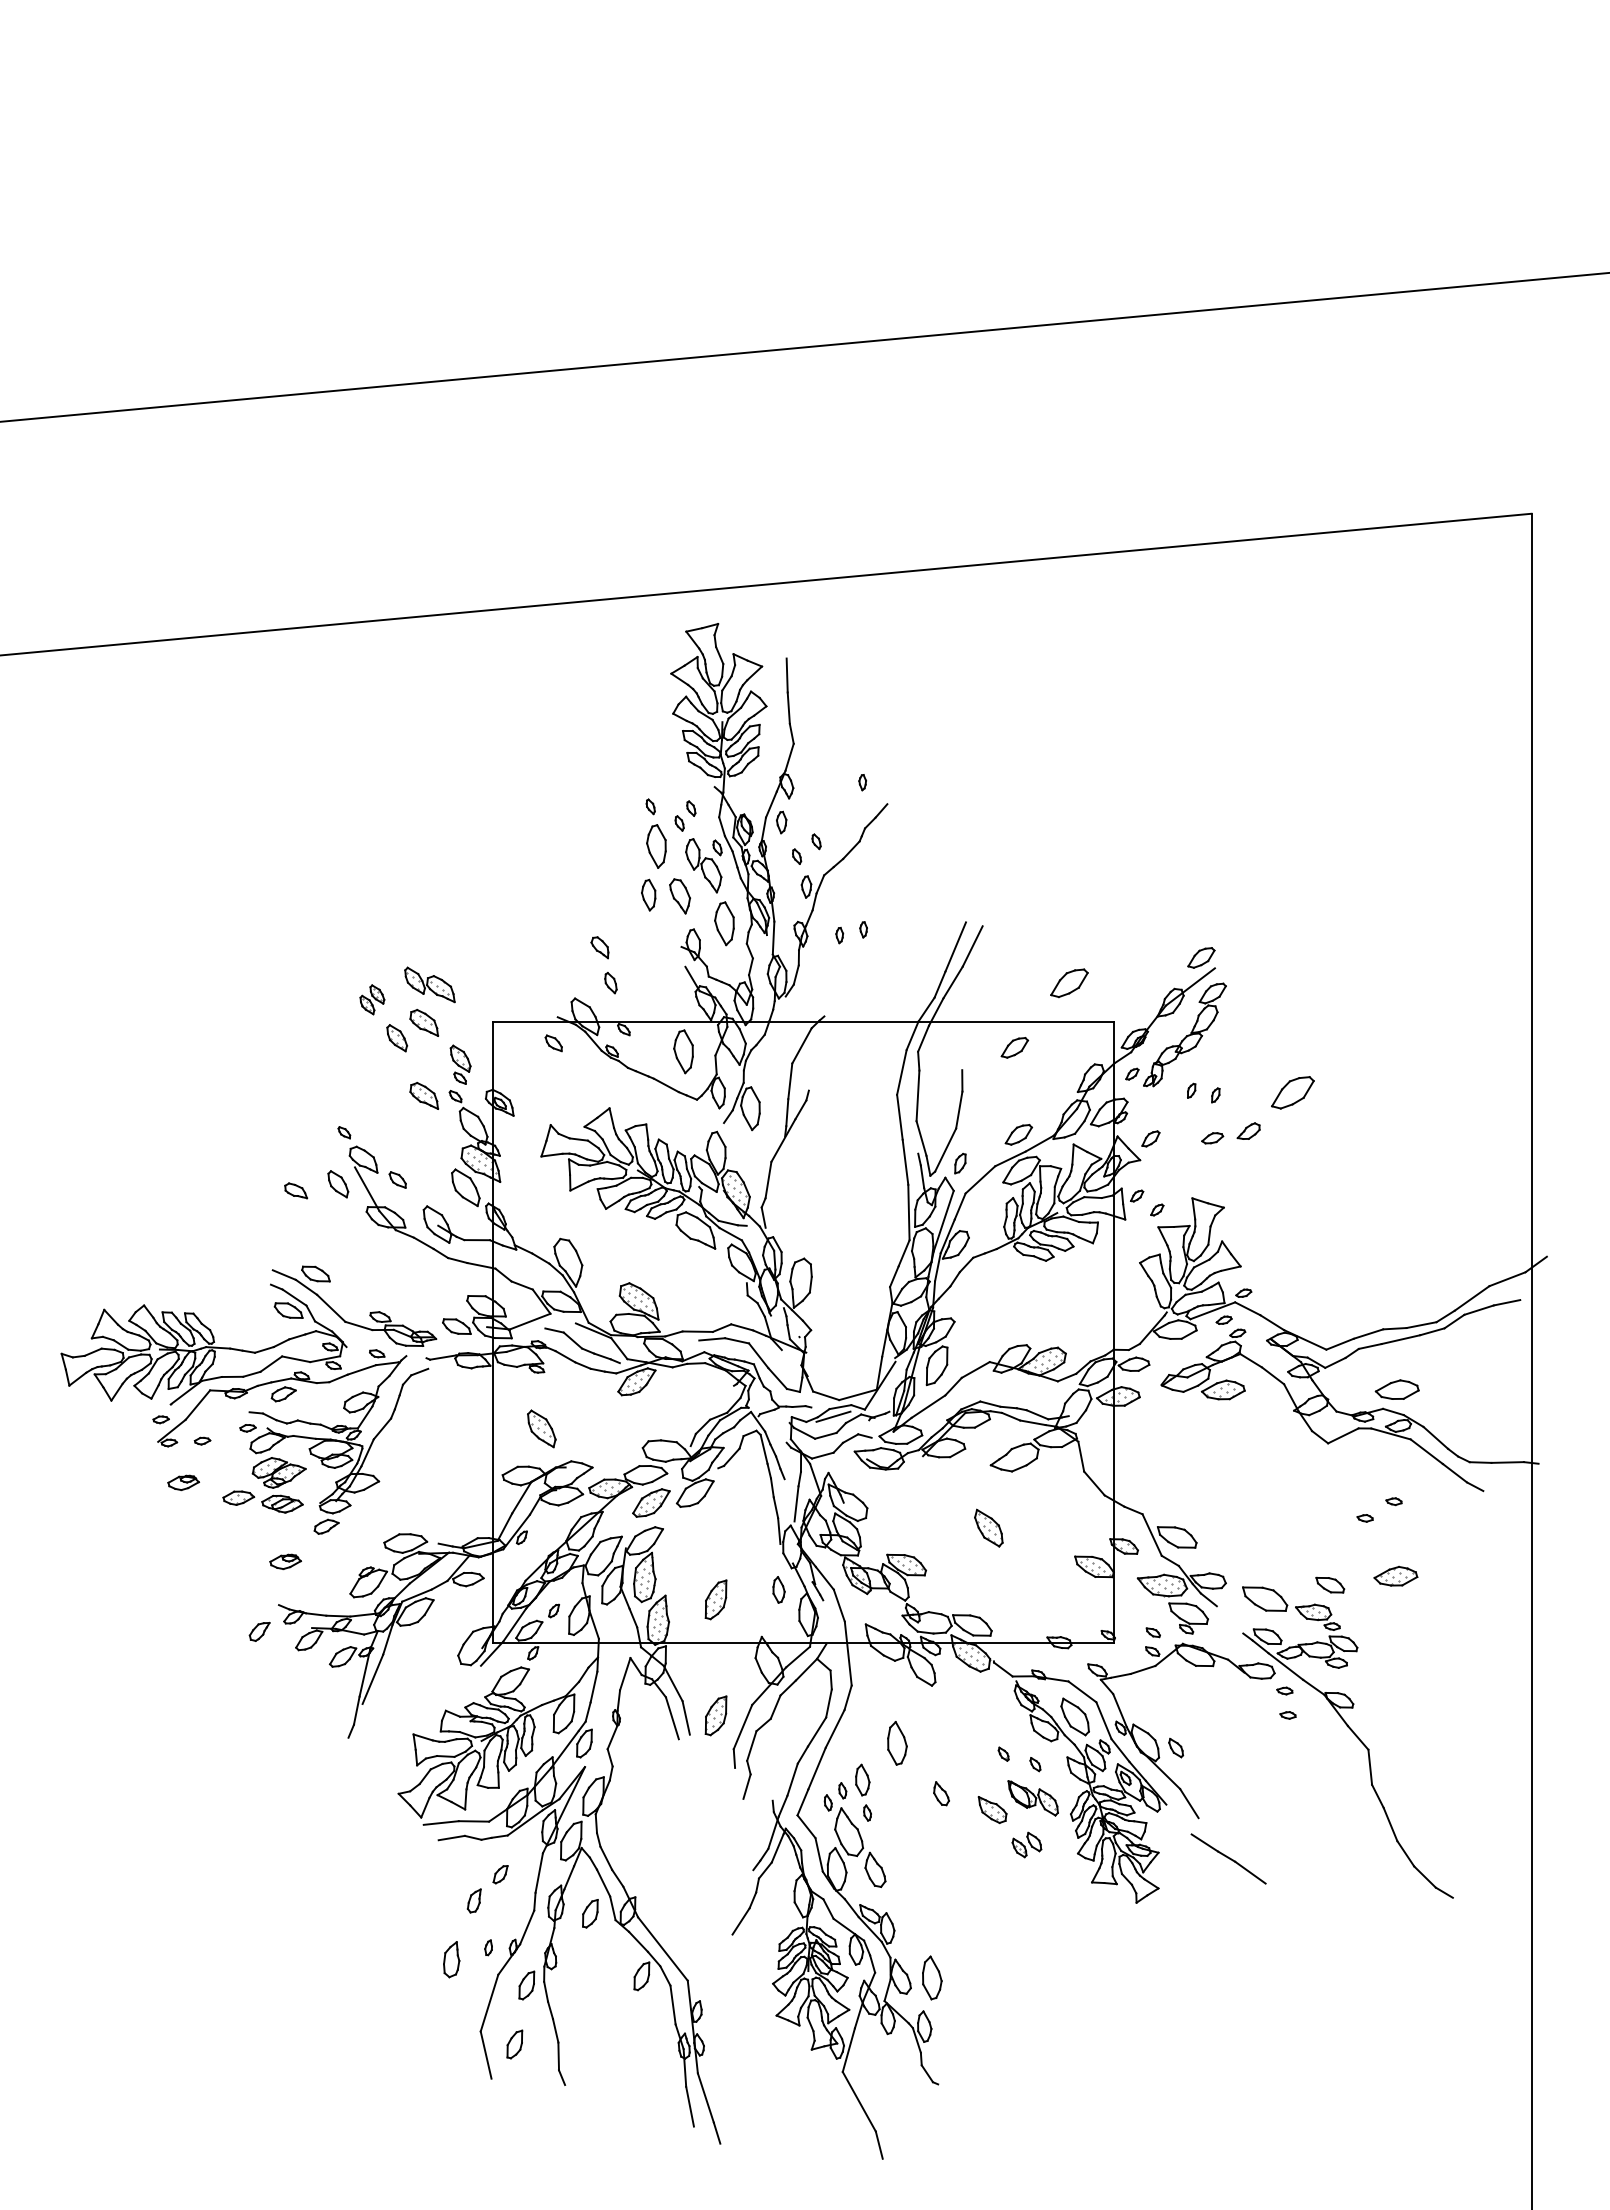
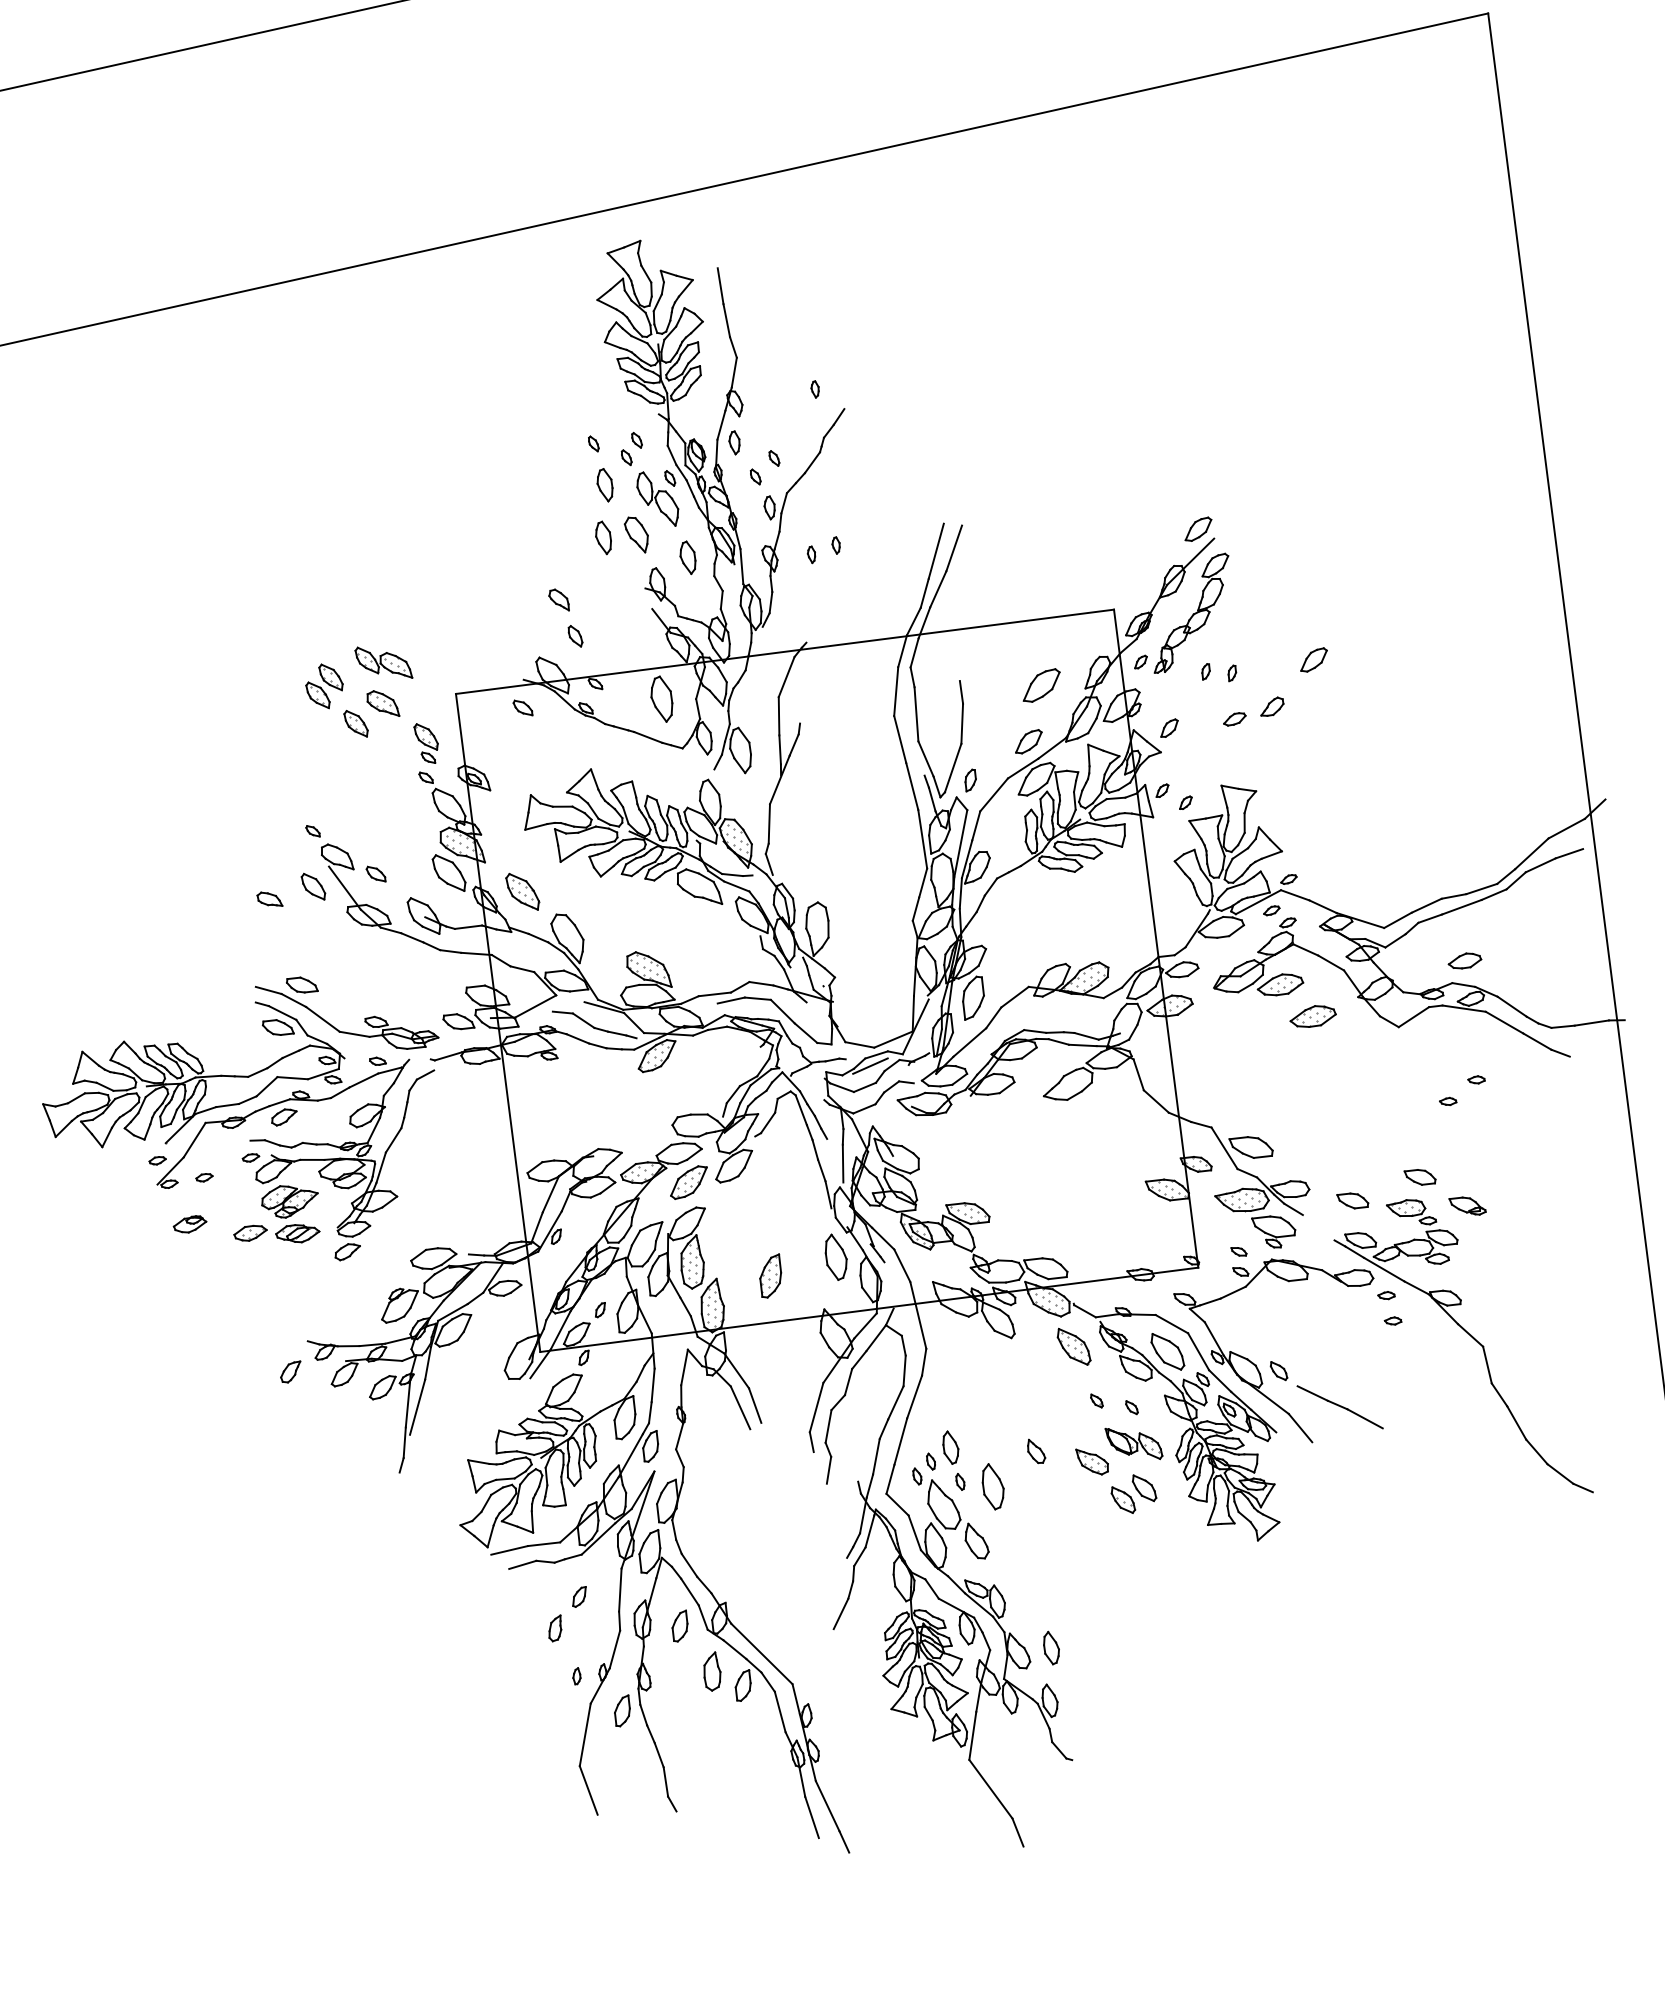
part: (655, 846) -> (604, 485), size x0.71
part: (724, 923) -> (687, 557), size x0.71
part: (1069, 983) -> (1041, 685), moved
part: (372, 999) -> (324, 686), size x1.43
part: (1014, 1047) -> (1012, 649), removed
part: (1293, 1092) -> (1314, 659), size x0.62
part: (424, 1095) -> (392, 780), removed
part: (1397, 1389) -> (1465, 960), size x0.71
part: (541, 1428) -> (522, 891), moved
part: (988, 1527) -> (1073, 1346), moved
part: (285, 1561) -> (308, 1294), removed
part: (1395, 1575) -> (1312, 1015), moved
part: (778, 1589) -> (835, 1256), size x1.67
part: (1264, 1598) -> (1352, 1200), size x0.62
part: (1370, 1617) -> (1467, 1206), added
part: (715, 1715) -> (785, 1399), removed
part: (897, 1743) -> (993, 1486), moved
part: (1026, 1844) -> (1133, 1493), size x1.43
part: (1228, 1858) -> (1339, 1406), moved
part: (451, 1959) -> (711, 1671), moved
part: (932, 1977) -> (1051, 1647), size x0.71
part: (514, 2044) -> (617, 1775), removed

